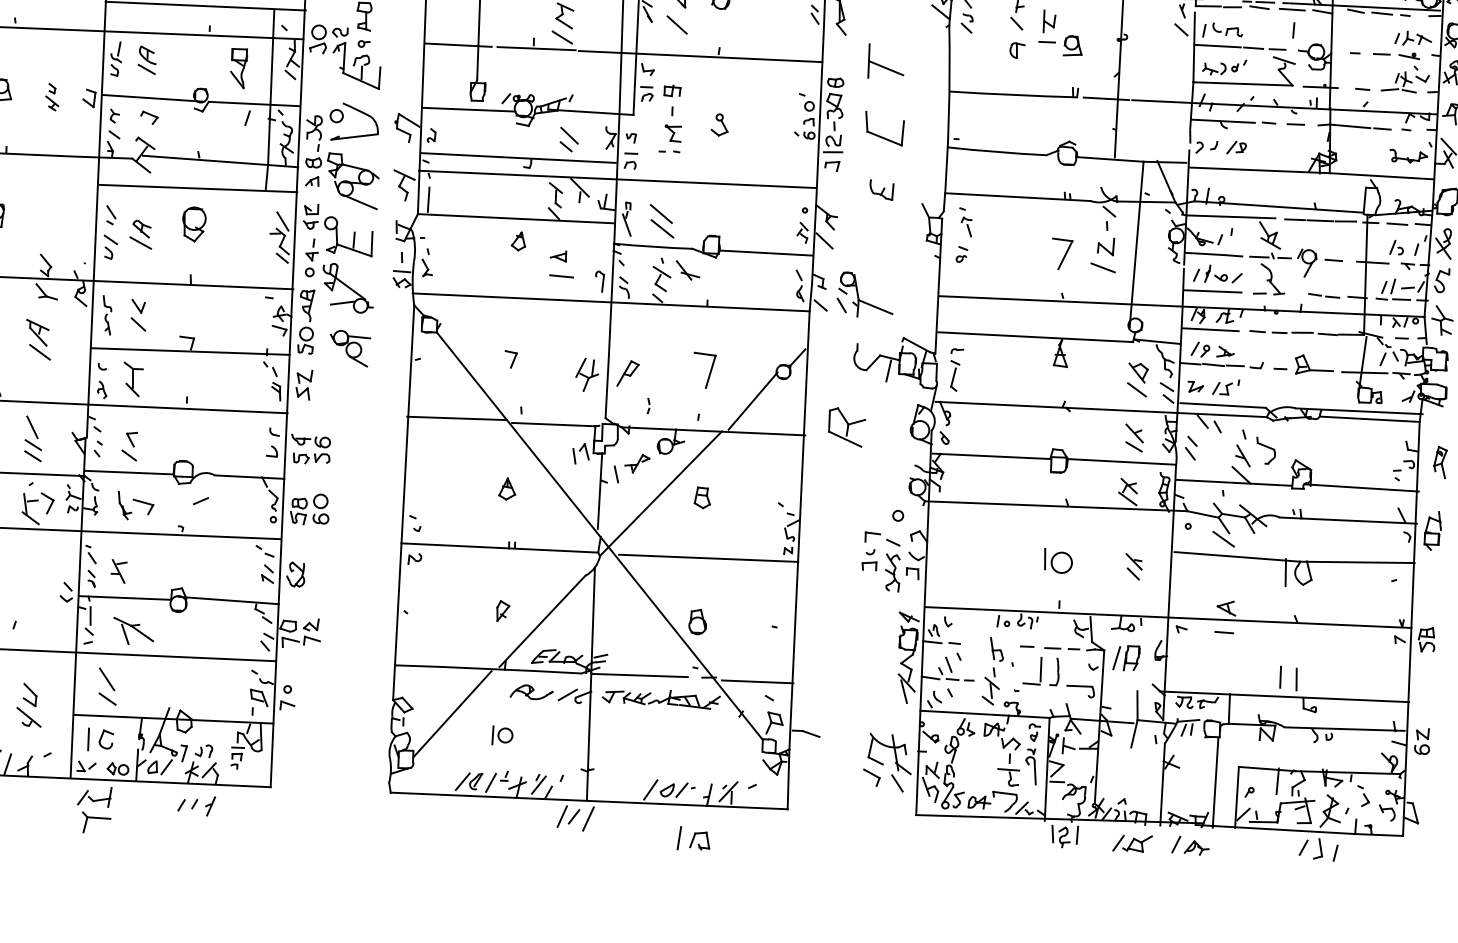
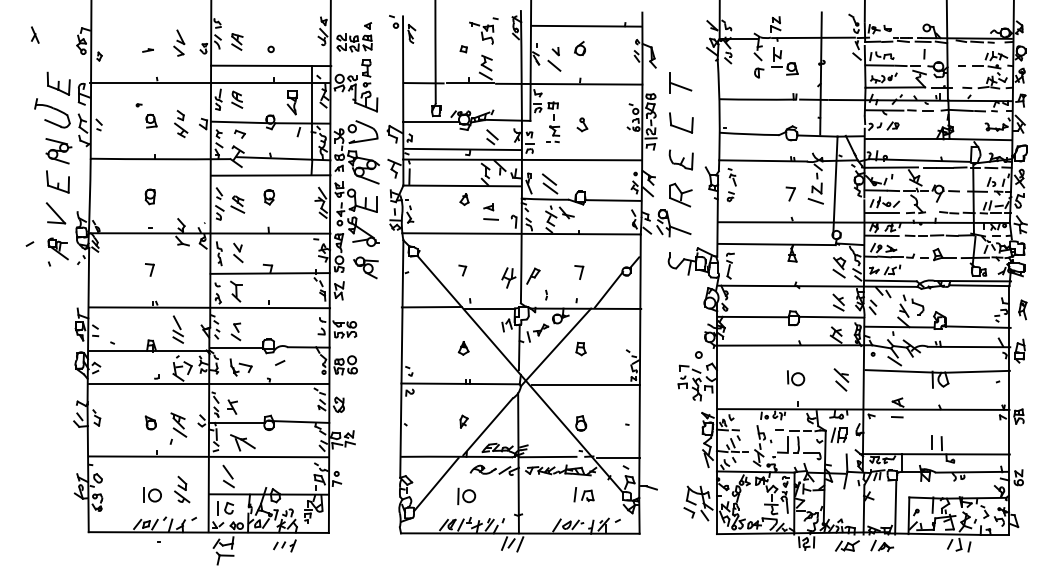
part: (52, 97) -> (181, 124), size x1.67
part: (880, 189) -> (680, 159), size x1.67
part: (192, 224) -> (268, 197), size x0.71
part: (1061, 253) -> (790, 193), size x0.71
part: (38, 338) -> (178, 424), moved
part: (705, 370) -> (579, 272), size x0.62
part: (846, 426) -> (680, 194), moved
part: (1133, 566) -> (841, 379), size x1.43
part: (502, 735) -> (466, 496), size x1.43
part: (692, 838) -> (583, 494), moved

